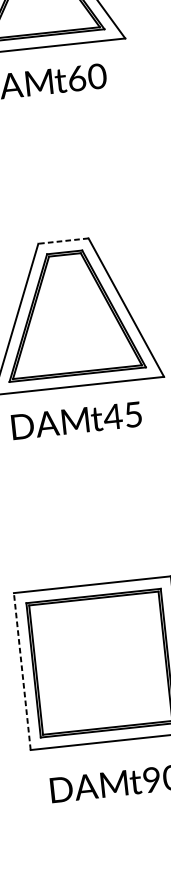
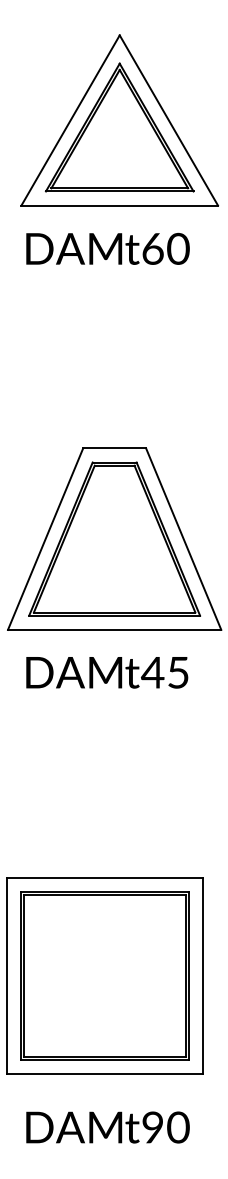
line: (63, 241) -> (114, 448), dashed -> solid
line: (22, 671) -> (6, 975), dashed -> solid

